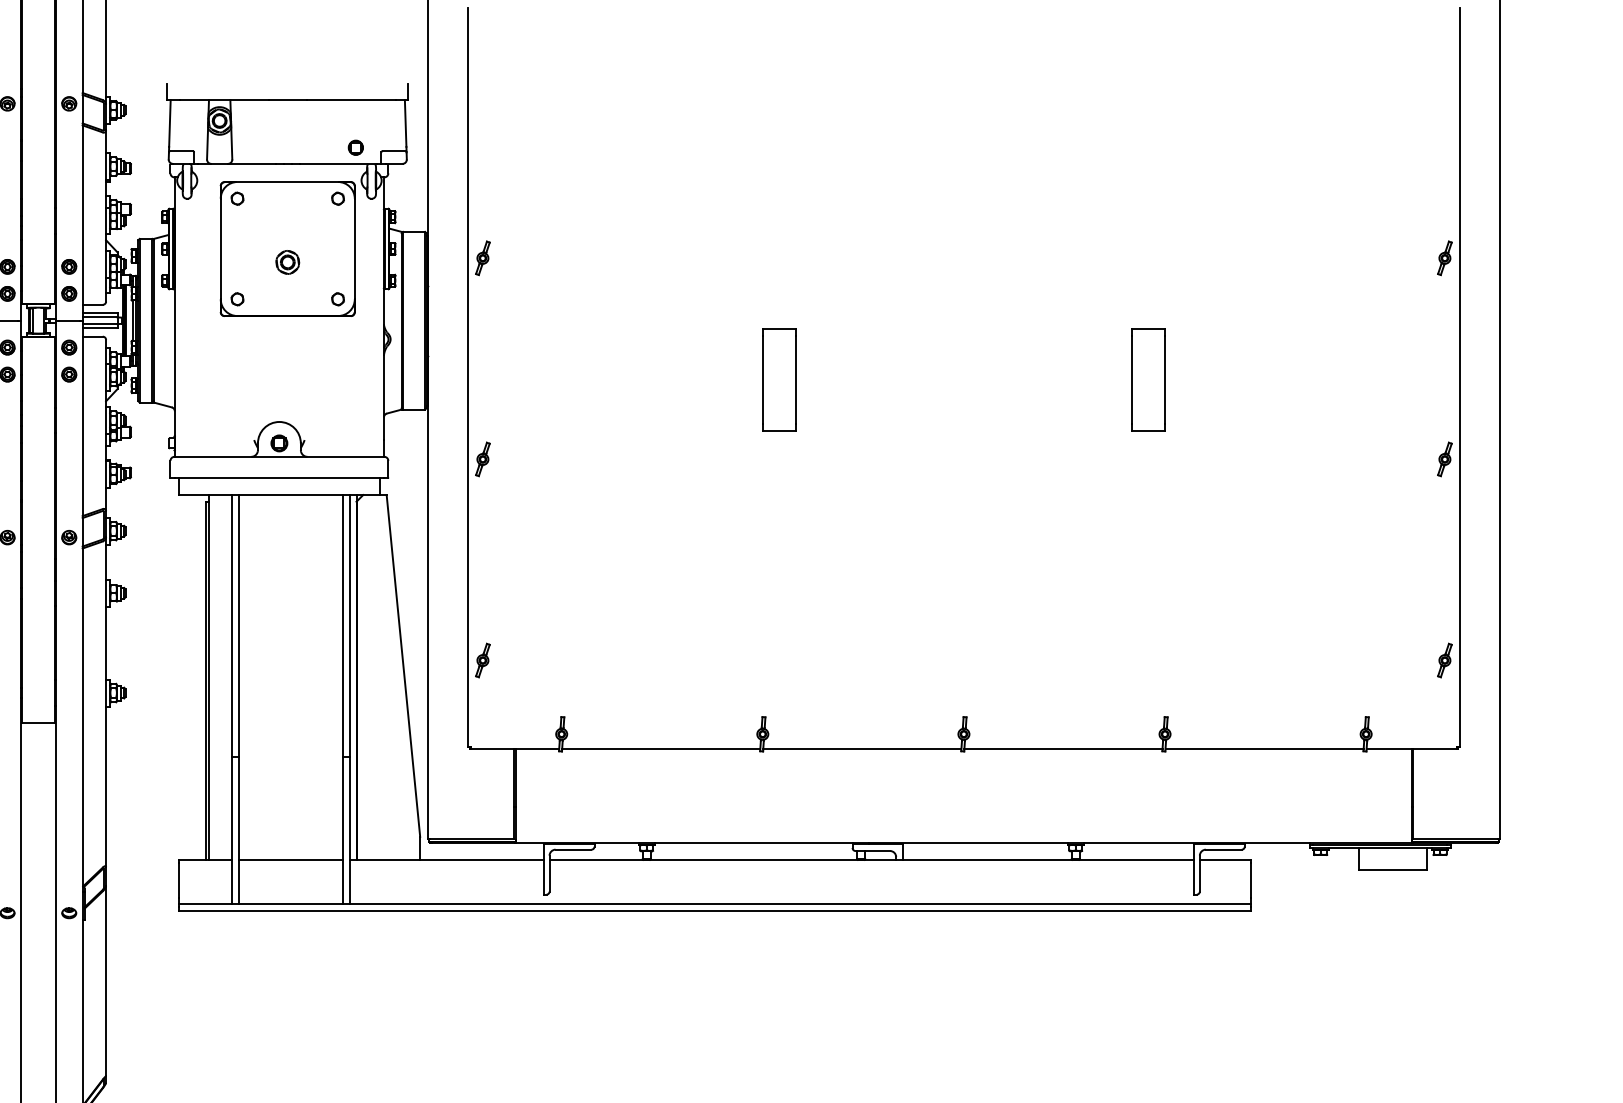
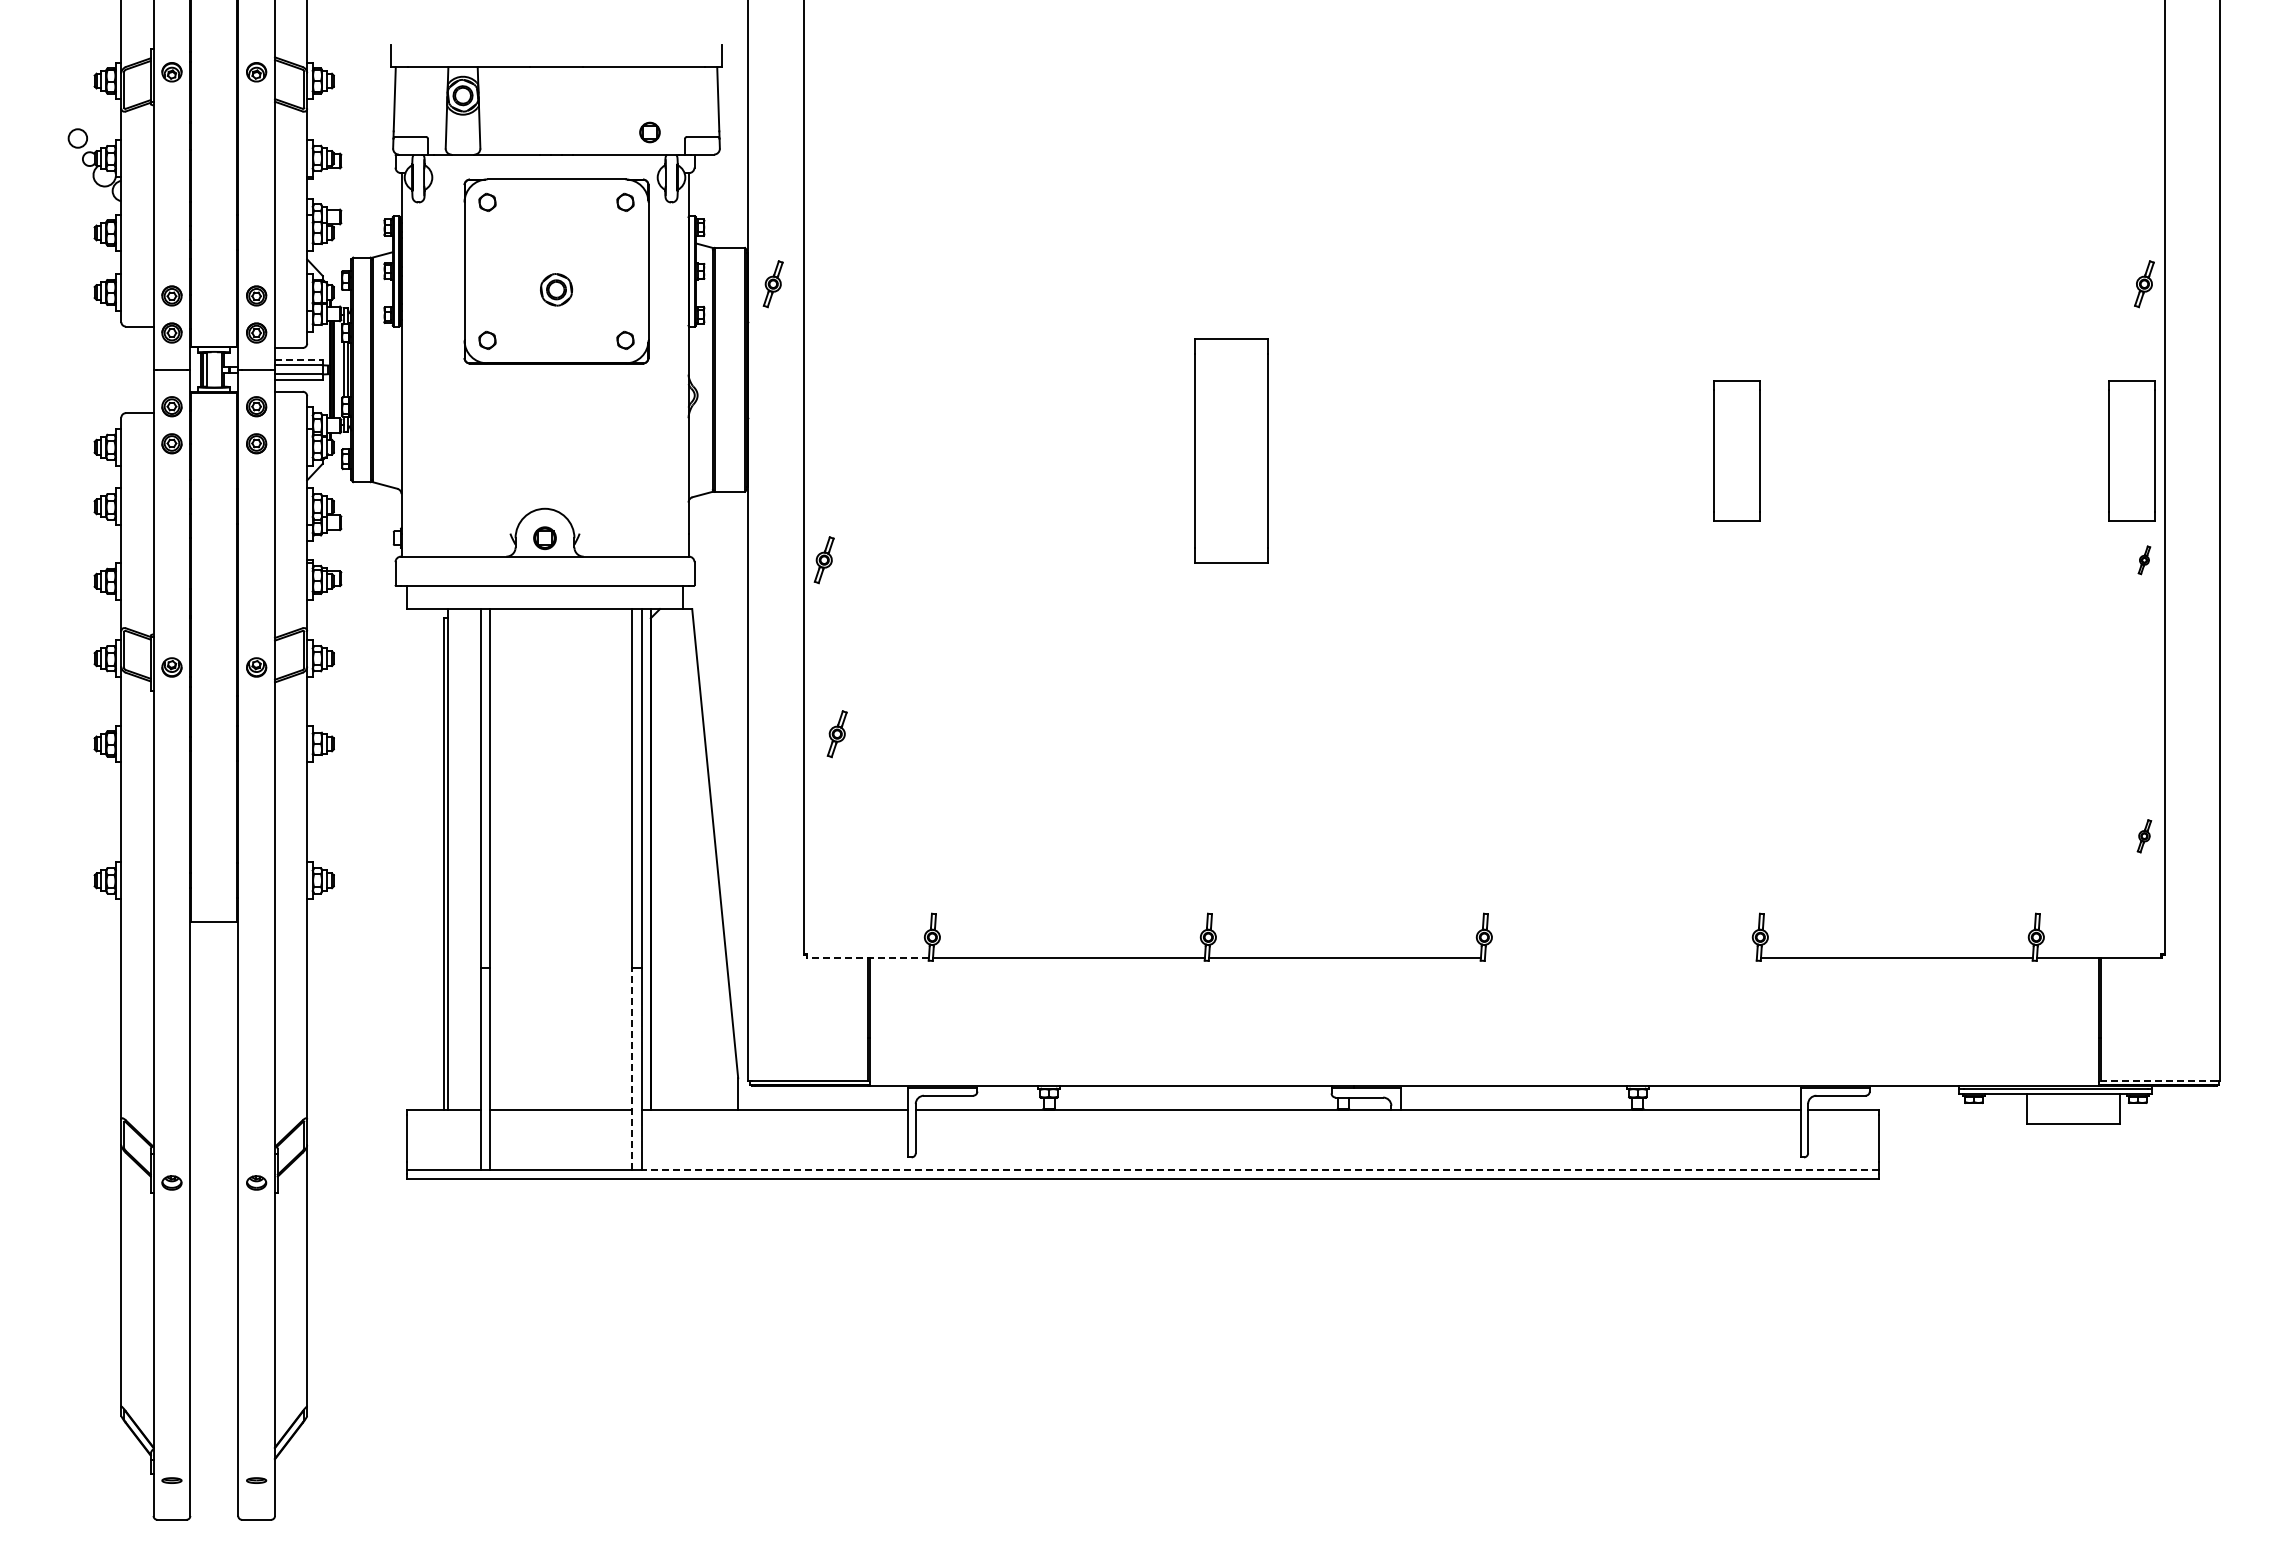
part: (482, 258) -> (772, 284), moved
line: (99, 313) -> (298, 359), solid -> dashed
part: (778, 379) -> (1230, 450), size x1.6
part: (1435, 379) -> (2131, 450), added
part: (1444, 459) -> (2144, 560), size x0.6
part: (482, 660) -> (836, 734), moved
part: (1444, 660) -> (2144, 836), size x0.7
line: (515, 749) -> (868, 958), solid -> dashed
line: (1063, 749) -> (1620, 958), removed
line: (343, 829) -> (632, 1068), solid -> dashed
line: (1455, 838) -> (2158, 1080), solid -> dashed
line: (800, 904) -> (1260, 1170), solid -> dashed

